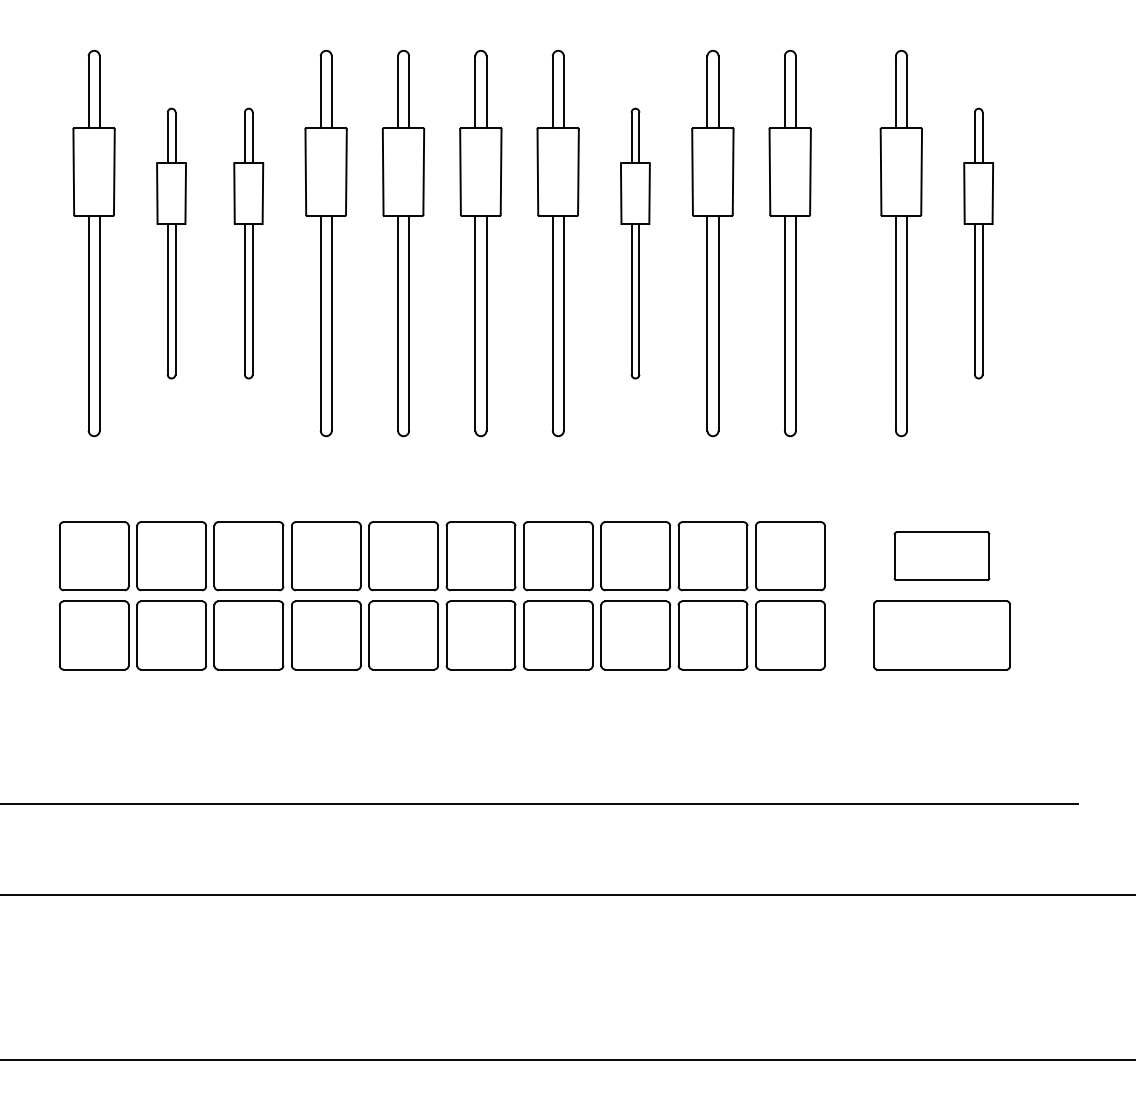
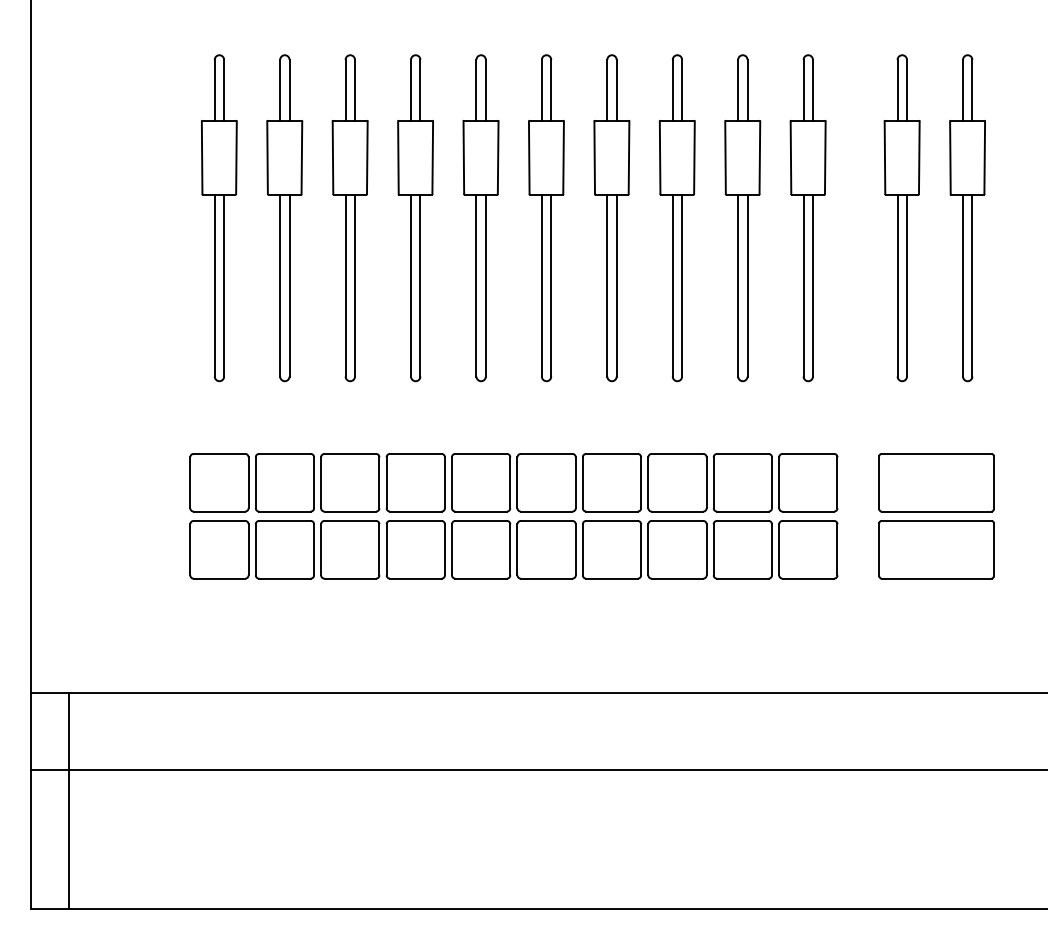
part: (171, 243) -> (284, 218), size x1.43
part: (248, 243) -> (349, 218), size x1.43
part: (634, 243) -> (676, 218), size x1.43
part: (978, 243) -> (967, 218), size x1.43
part: (941, 555) -> (936, 482), size x1.43

